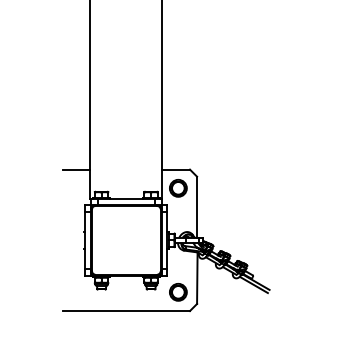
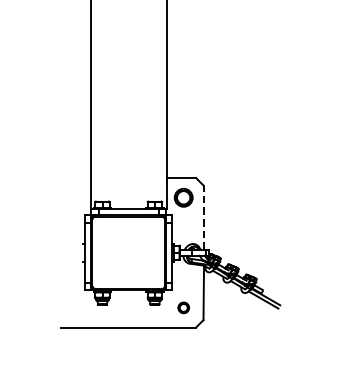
line: (76, 169) -> (75, 177), removed
line: (197, 206) -> (203, 217), solid -> dashed
part: (178, 292) -> (183, 308), size x0.6

